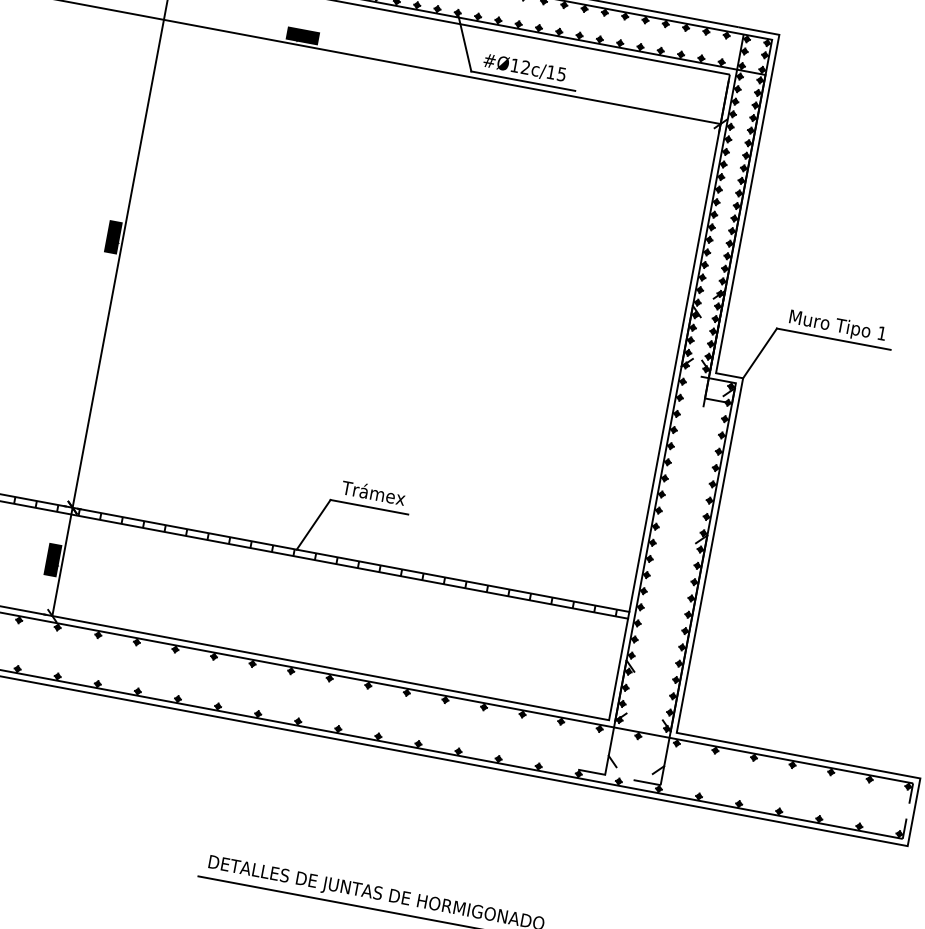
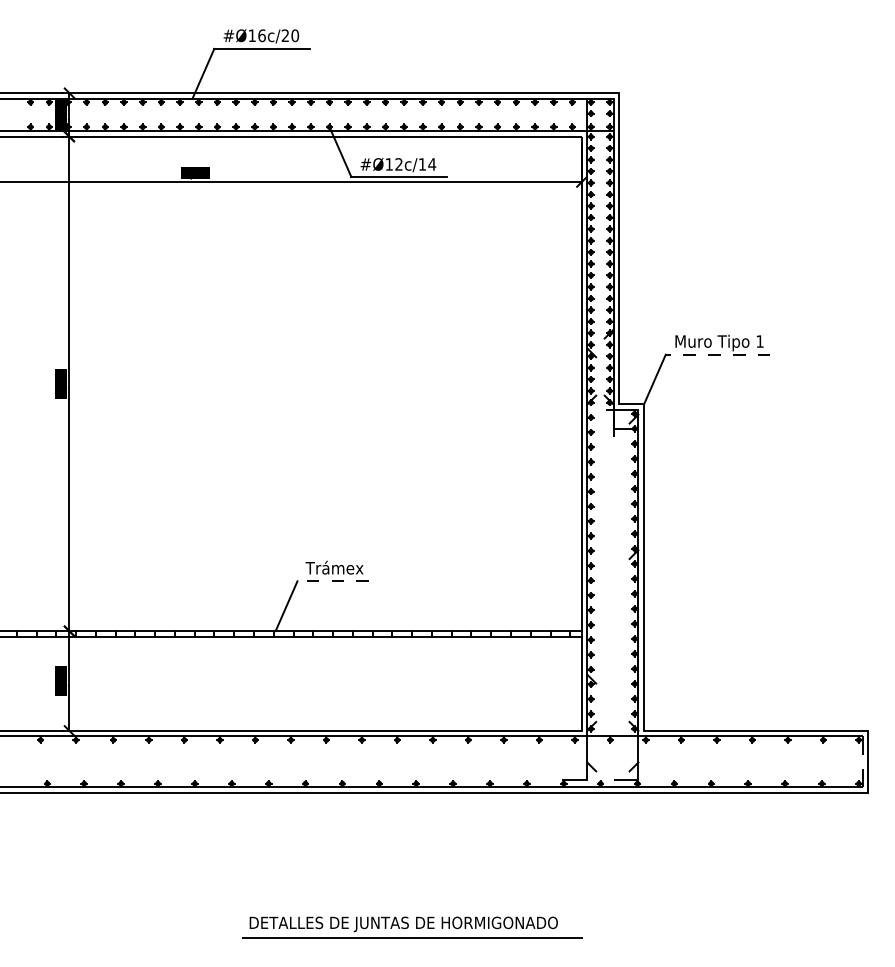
text: (562, 74) -> (432, 164), #Ø12c/15 -> #Ø12c/14
line: (833, 338) -> (717, 354), solid -> dashed
line: (369, 507) -> (333, 581), solid -> dashed

